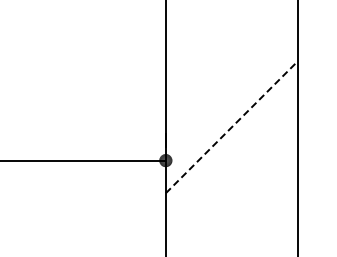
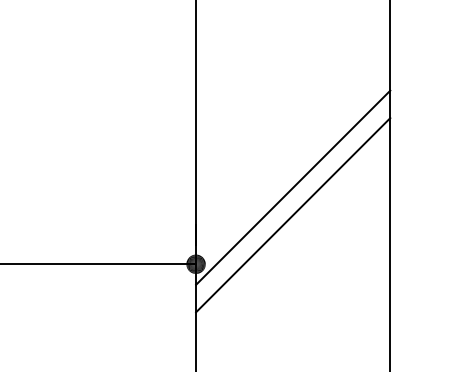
line: (231, 108) -> (292, 187), added
line: (232, 126) -> (294, 214), dashed -> solid

